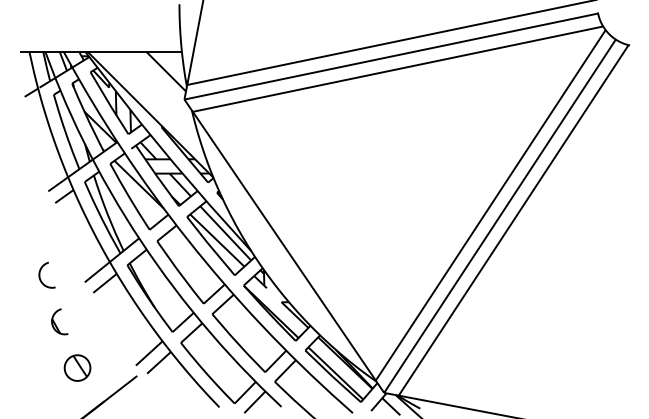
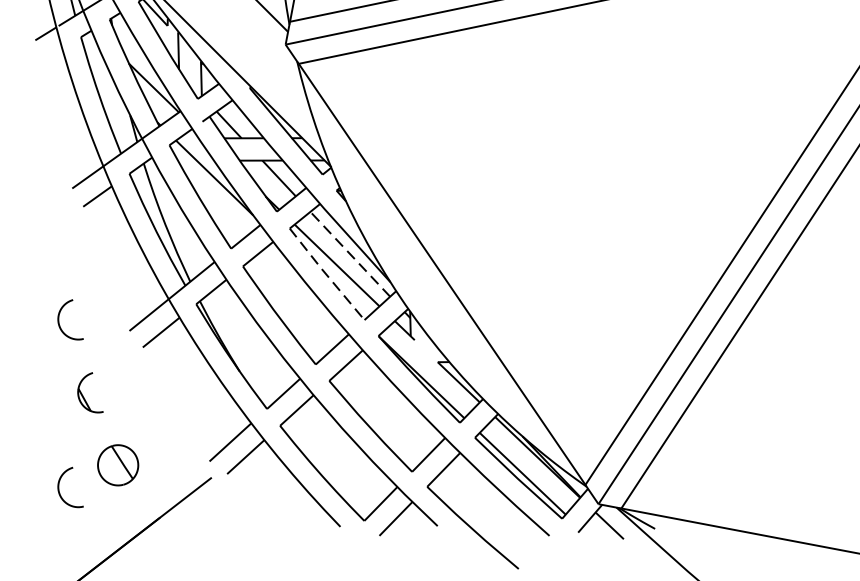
line: (225, 233) -> (349, 254), solid -> dashed
line: (210, 246) -> (326, 274), solid -> dashed
curve: (40, 381) -> (60, 486), added

